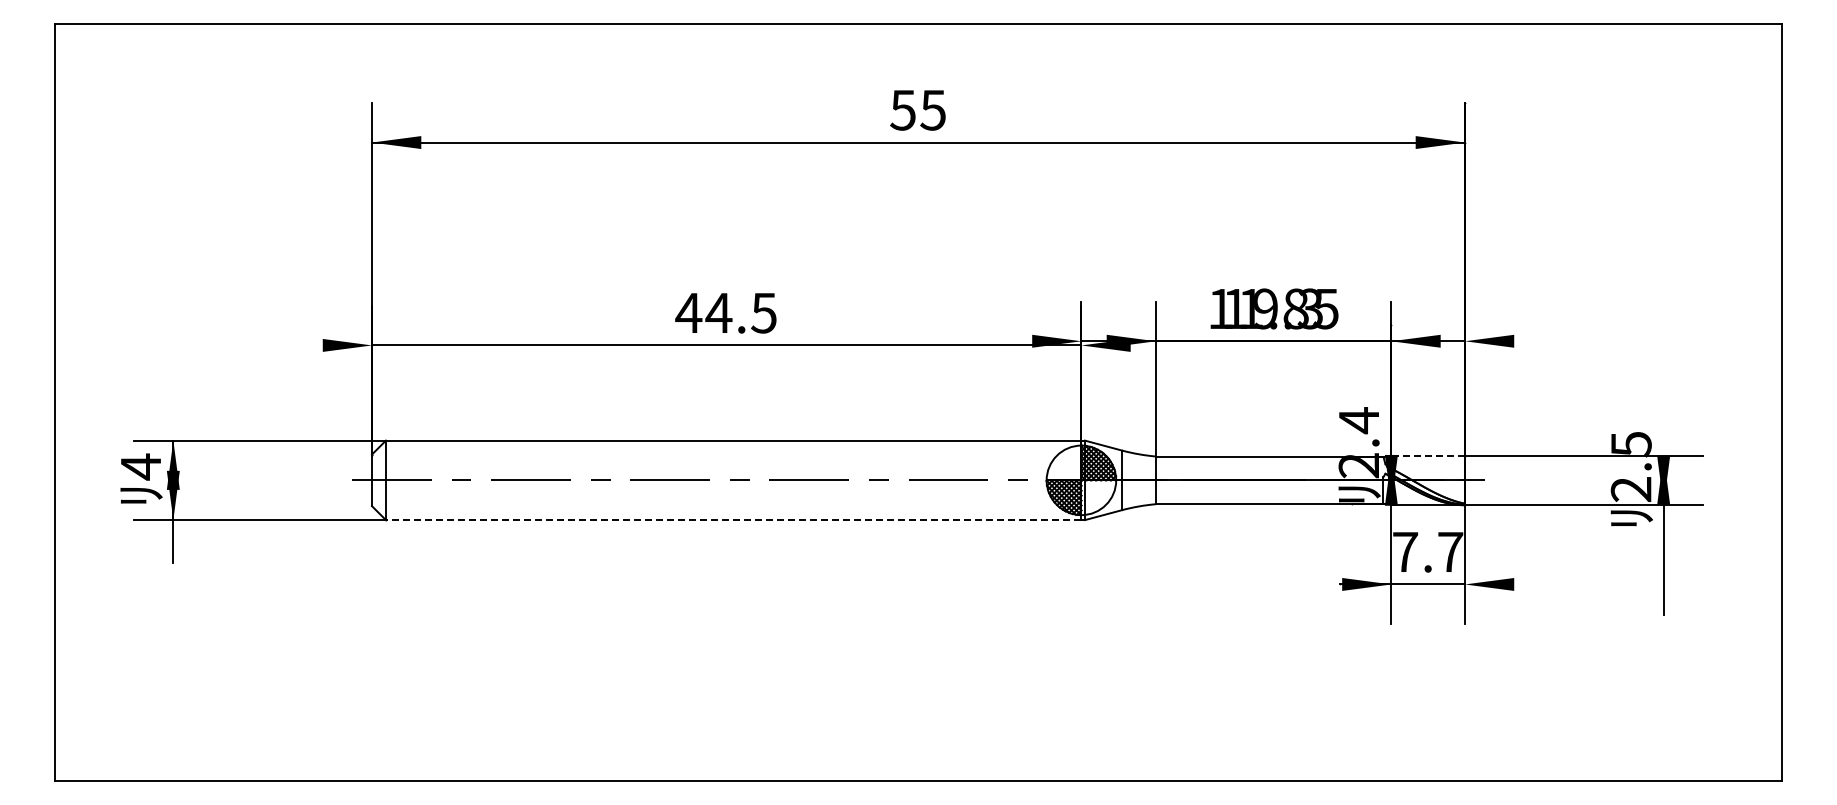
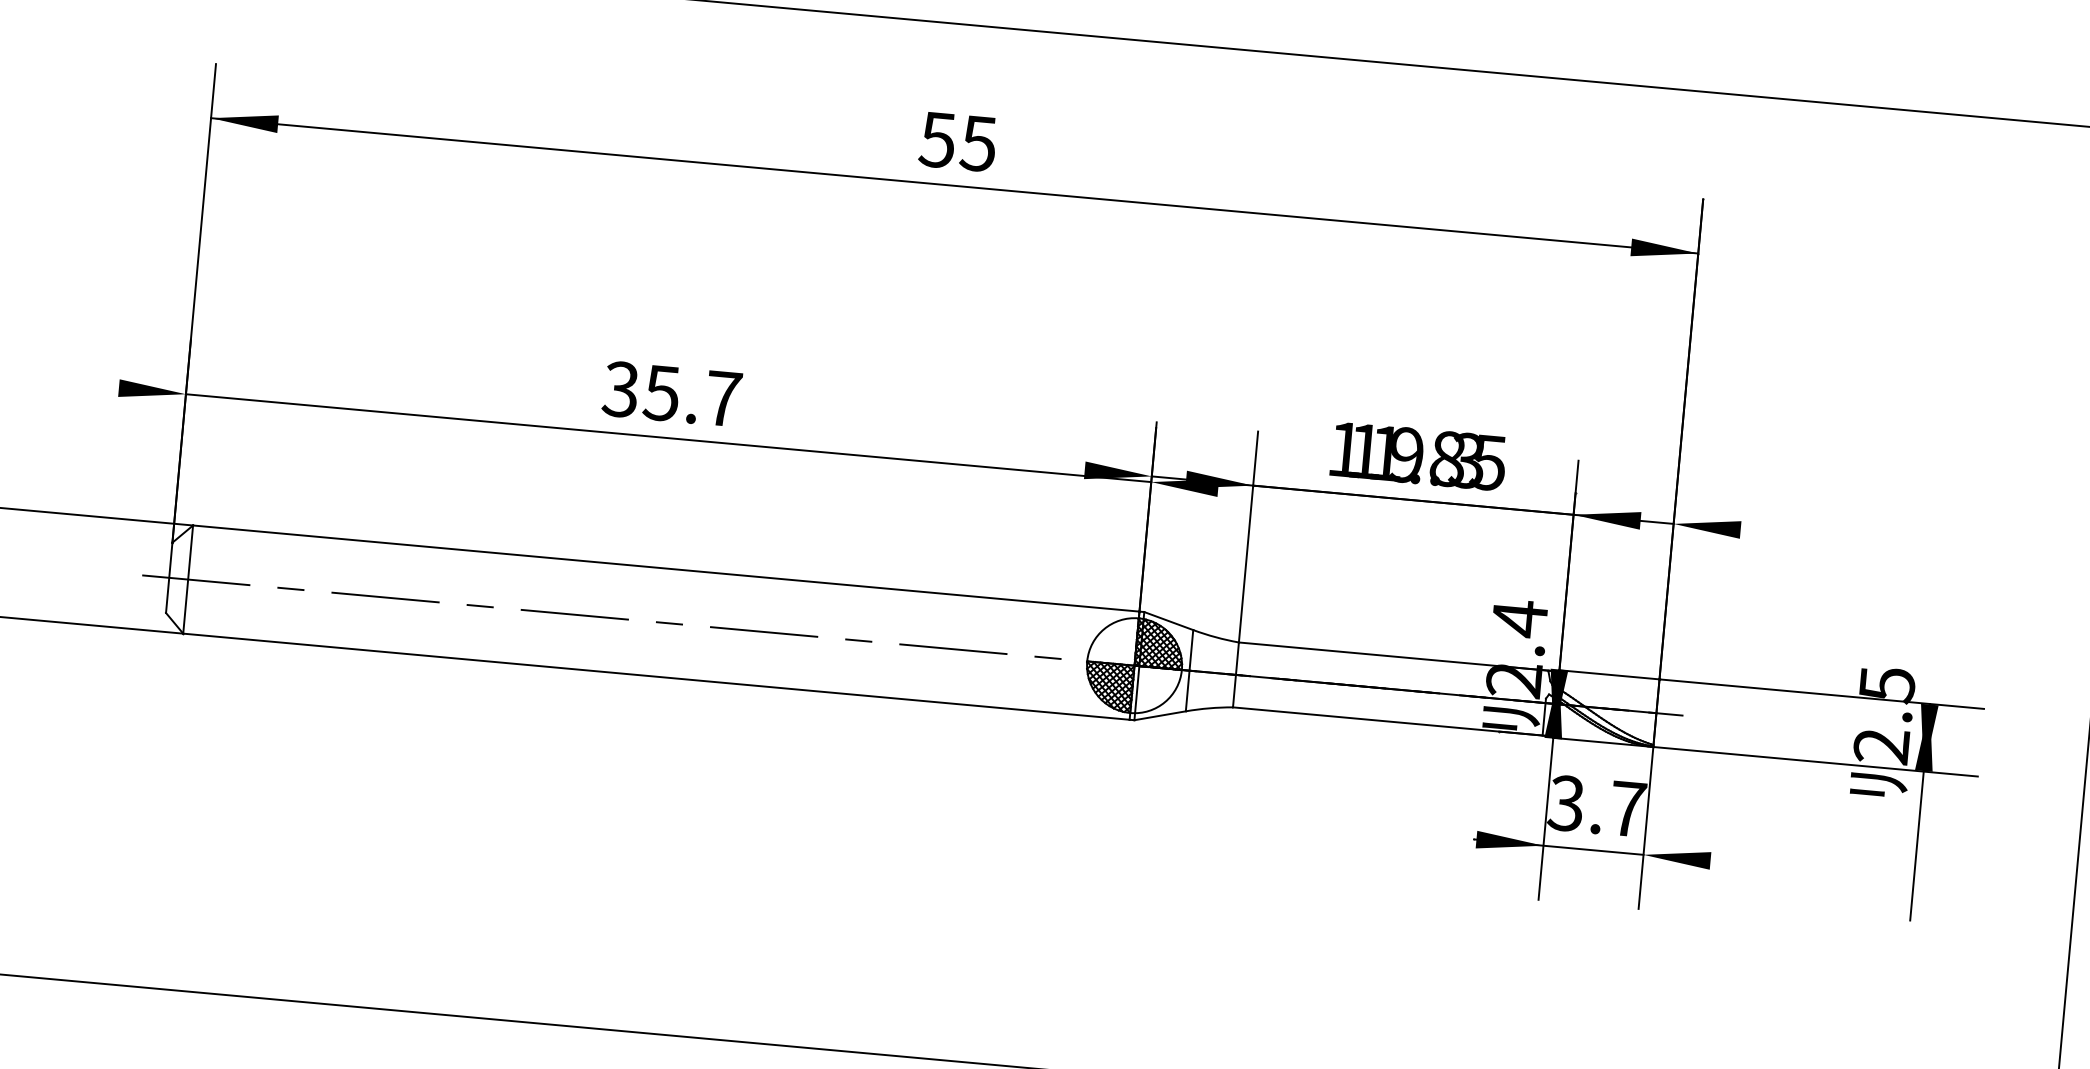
text: (725, 312) -> (670, 393), 44.5 -> 35.7
line: (1428, 455) -> (1609, 674), dashed -> solid
line: (733, 520) -> (656, 677), dashed -> solid
text: (1405, 551) -> (1566, 802), 7.7 -> 3.7

